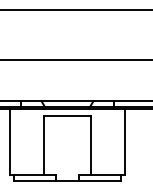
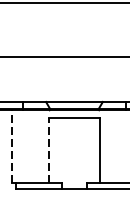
line: (10, 141) -> (12, 146), solid -> dashed
line: (44, 145) -> (49, 150), solid -> dashed

